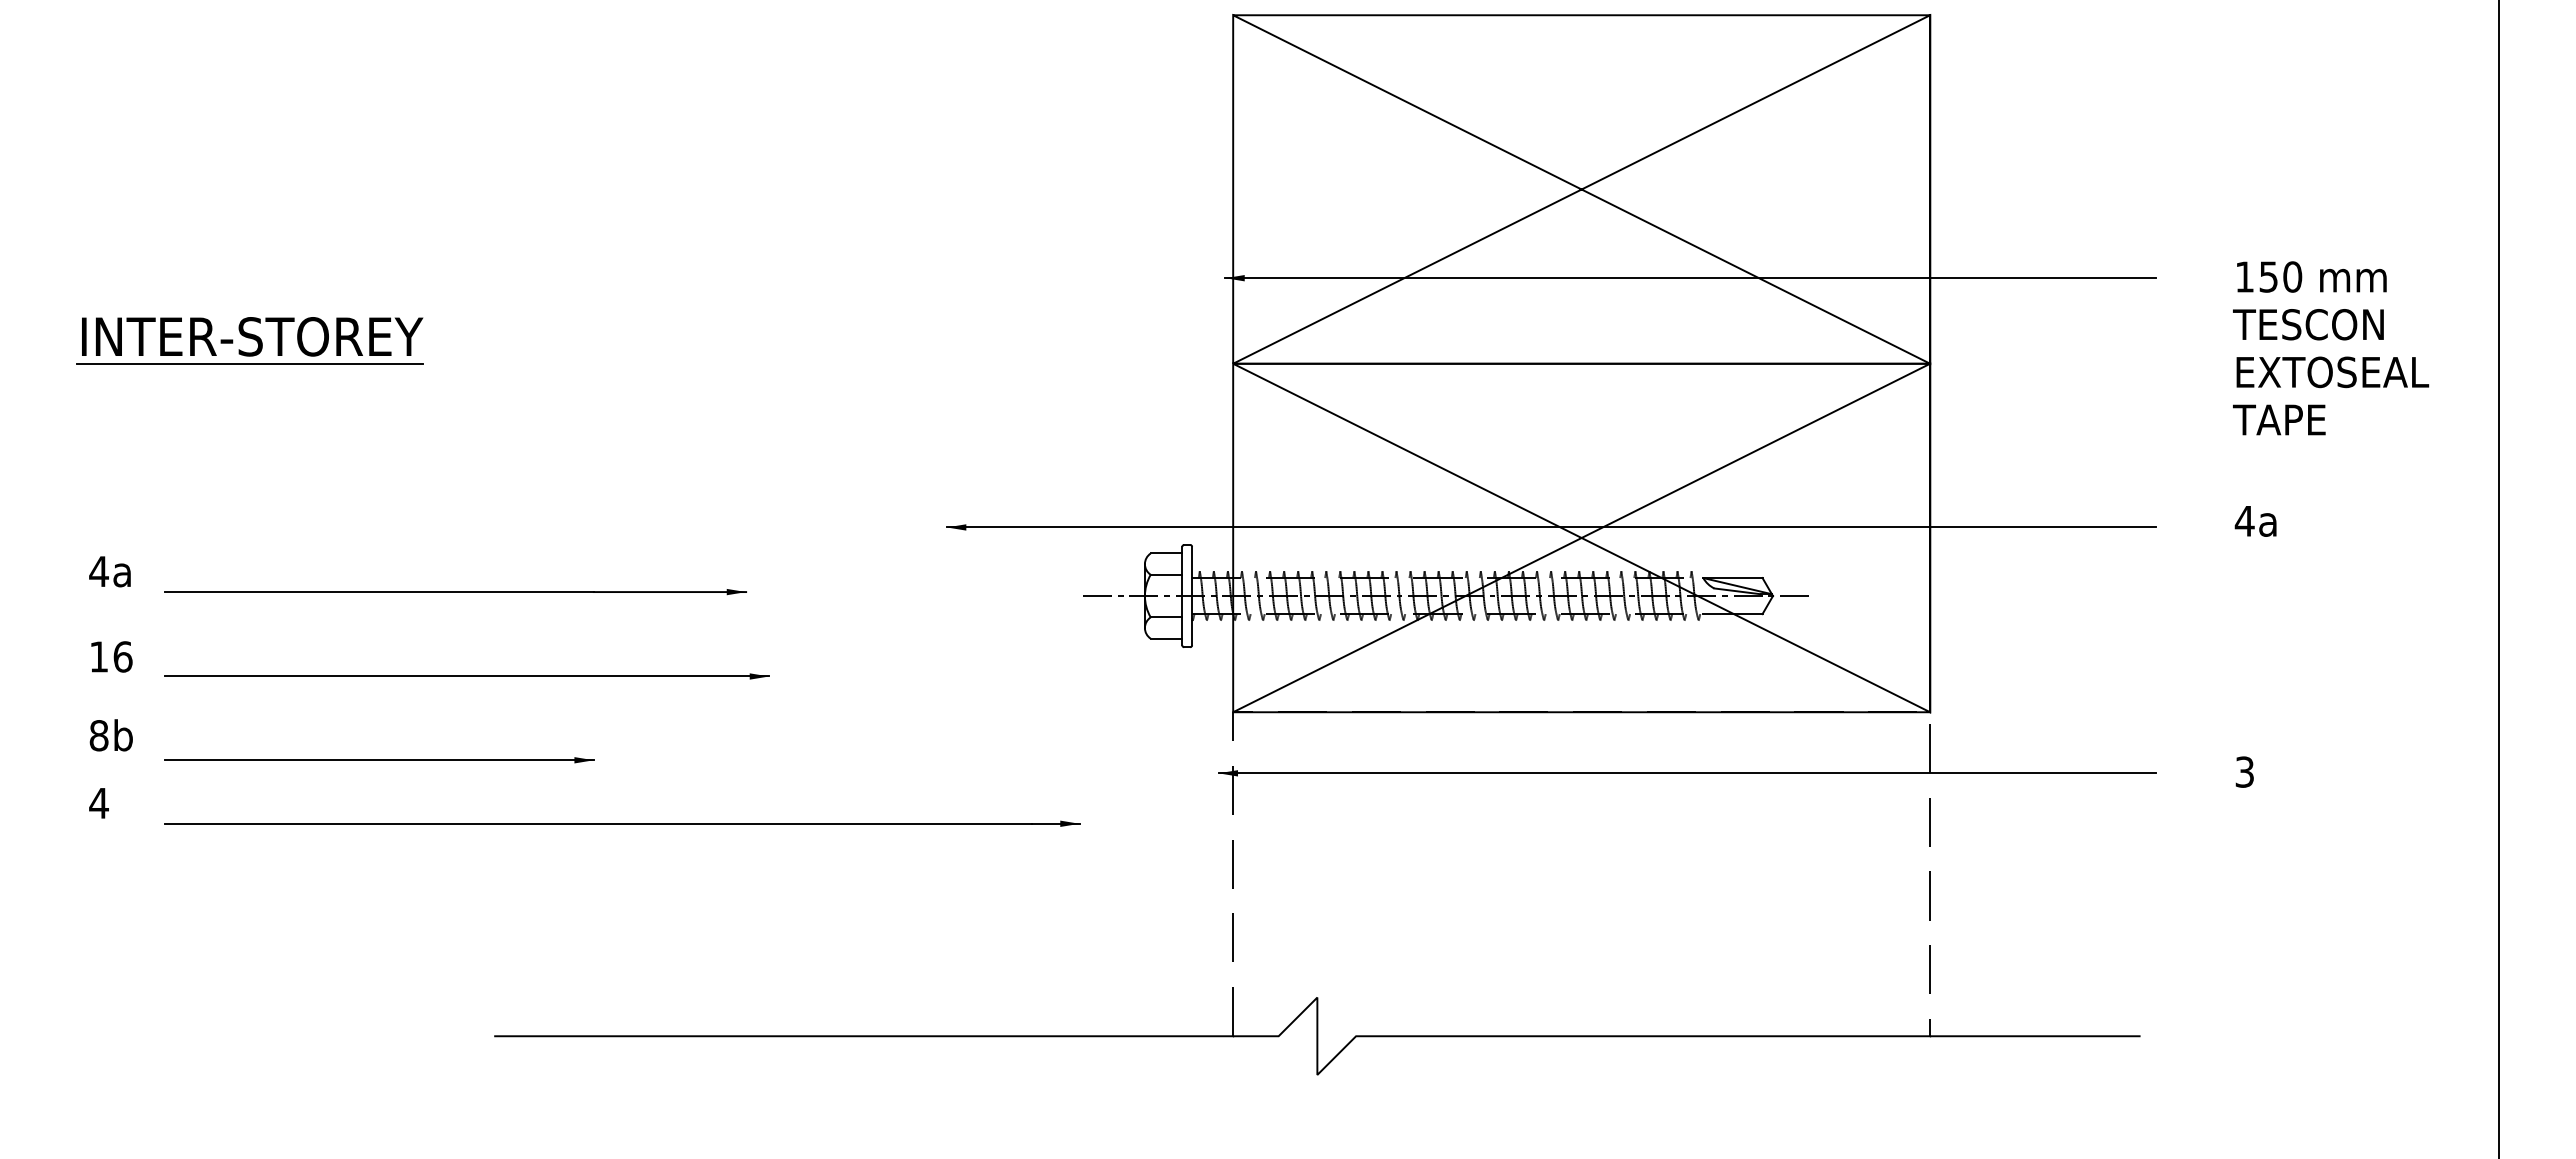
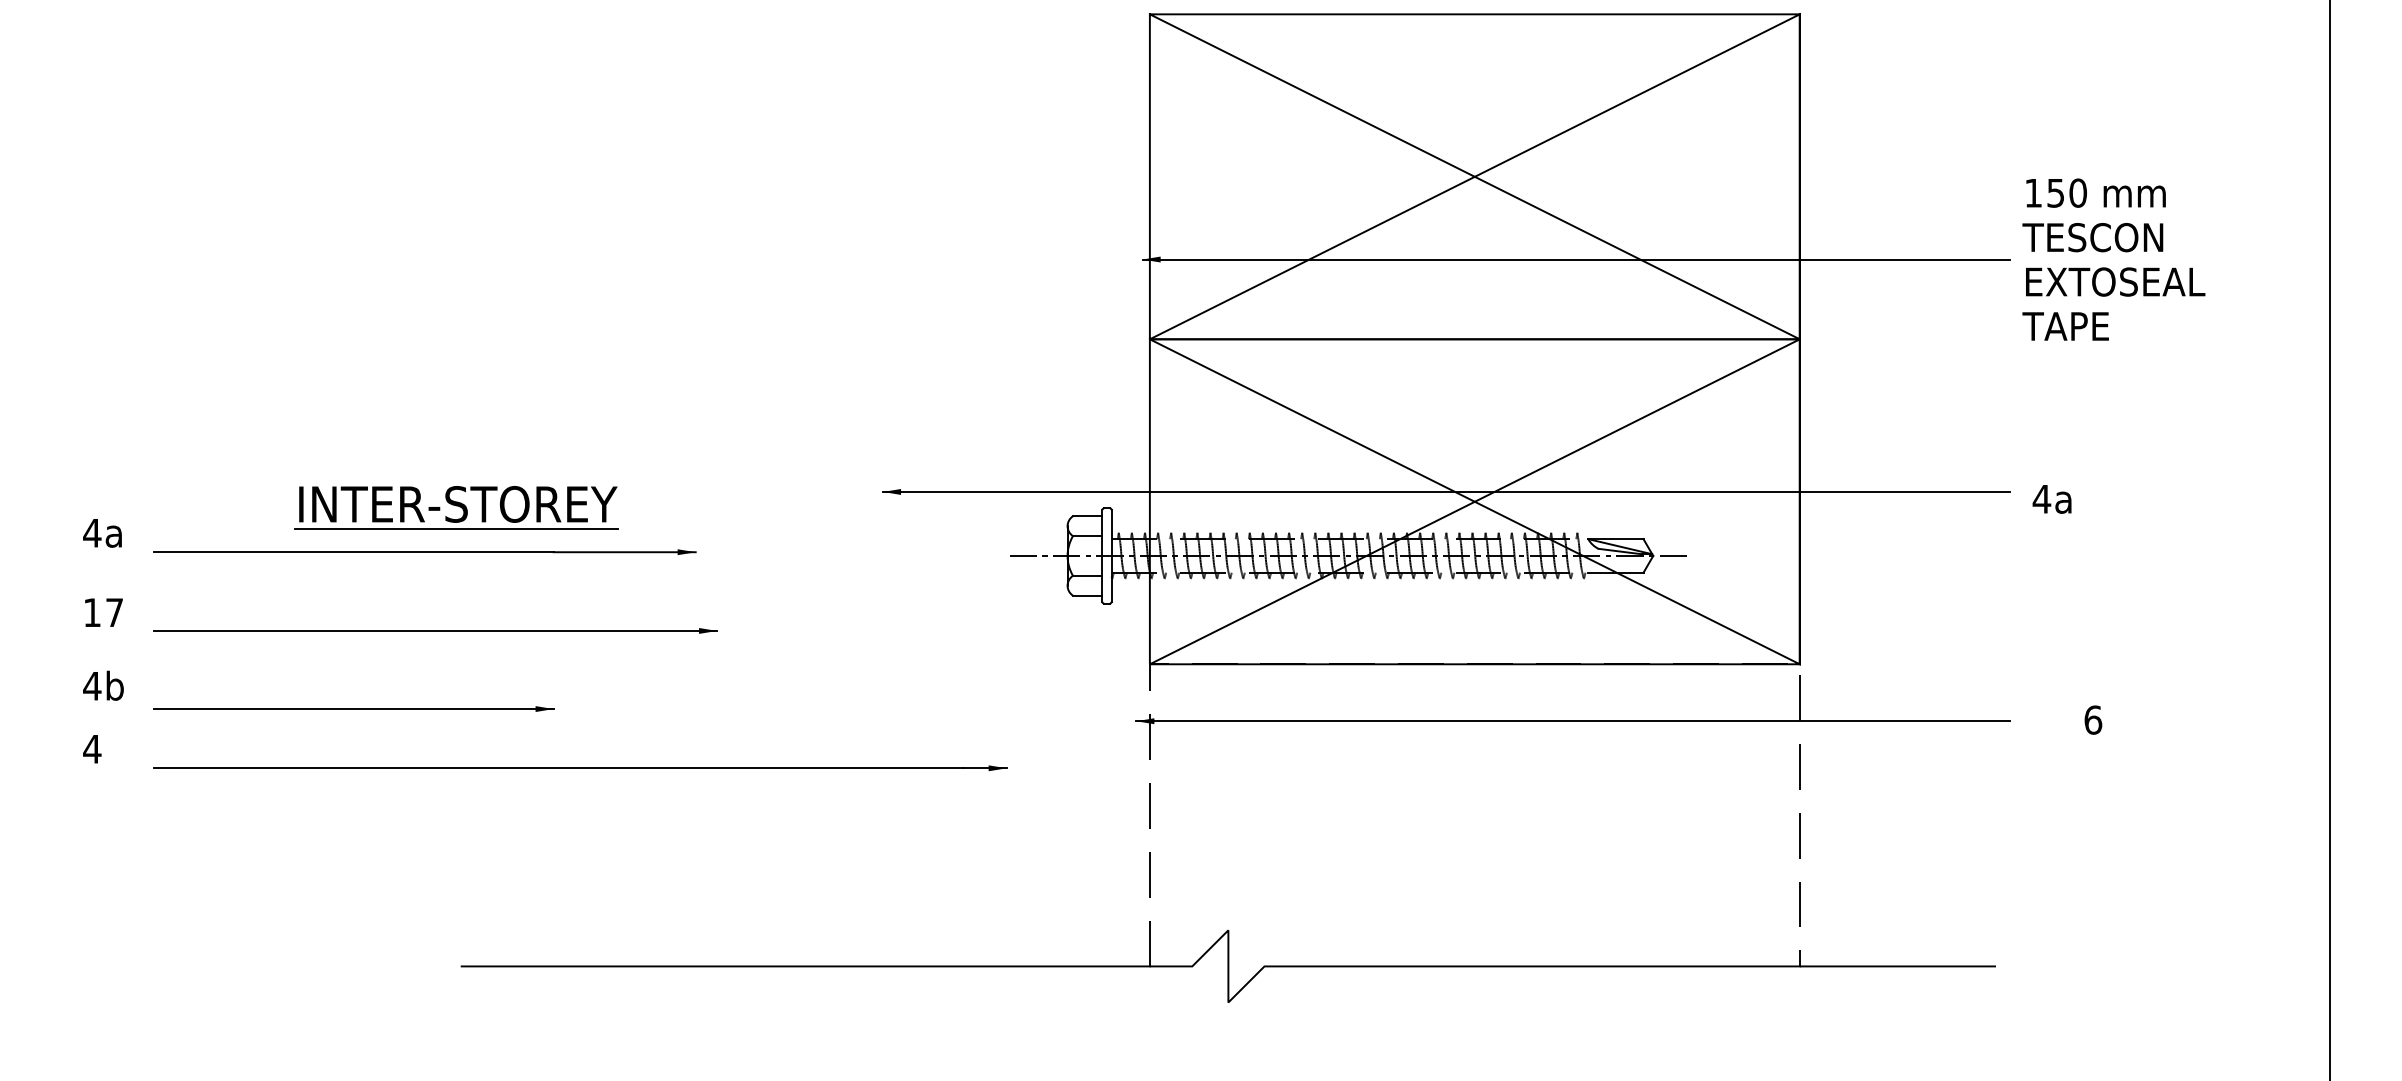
part: (249, 340) -> (455, 507), moved
text: (2331, 348) -> (2114, 259), moved
text: (2255, 521) -> (2051, 499), moved
text: (122, 656) -> (114, 612), 16 -> 17
text: (98, 735) -> (91, 685), 8b -> 4b
text: (2244, 771) -> (2092, 719), 3 -> 6

